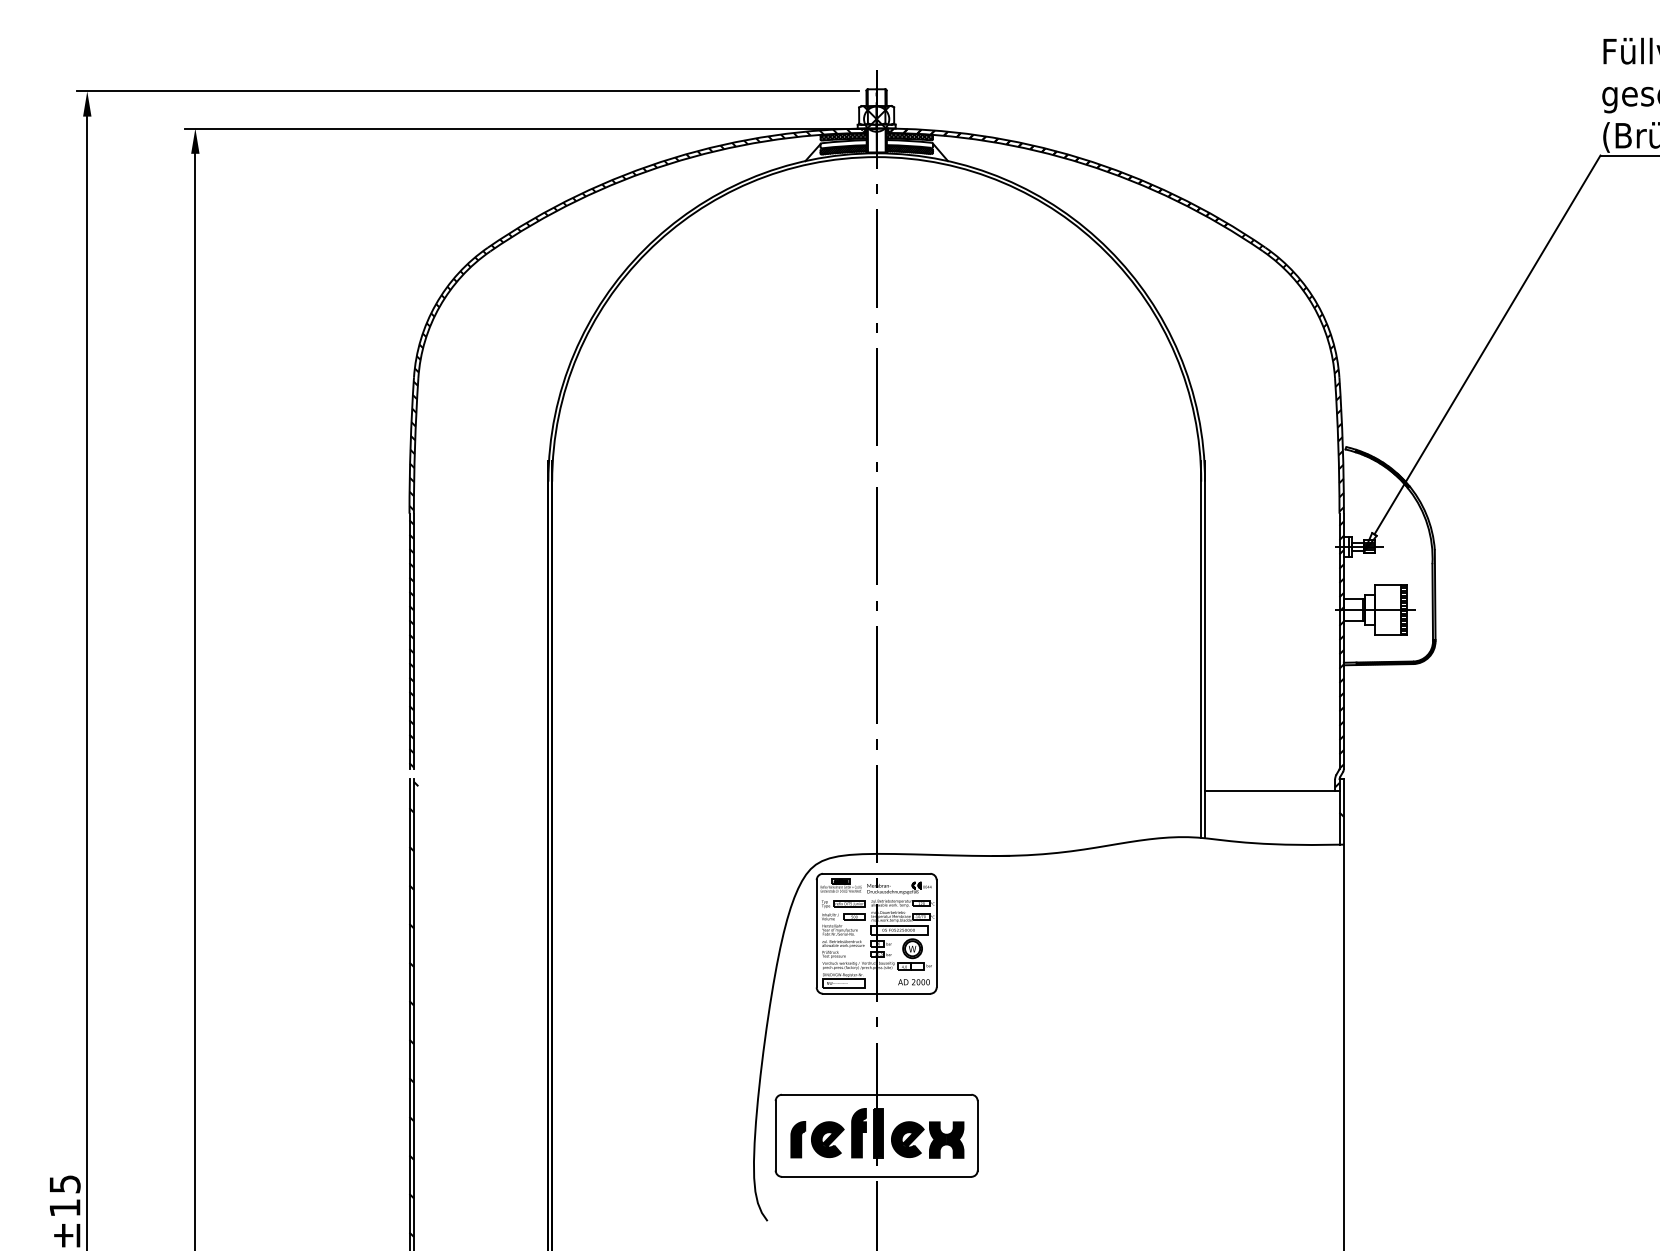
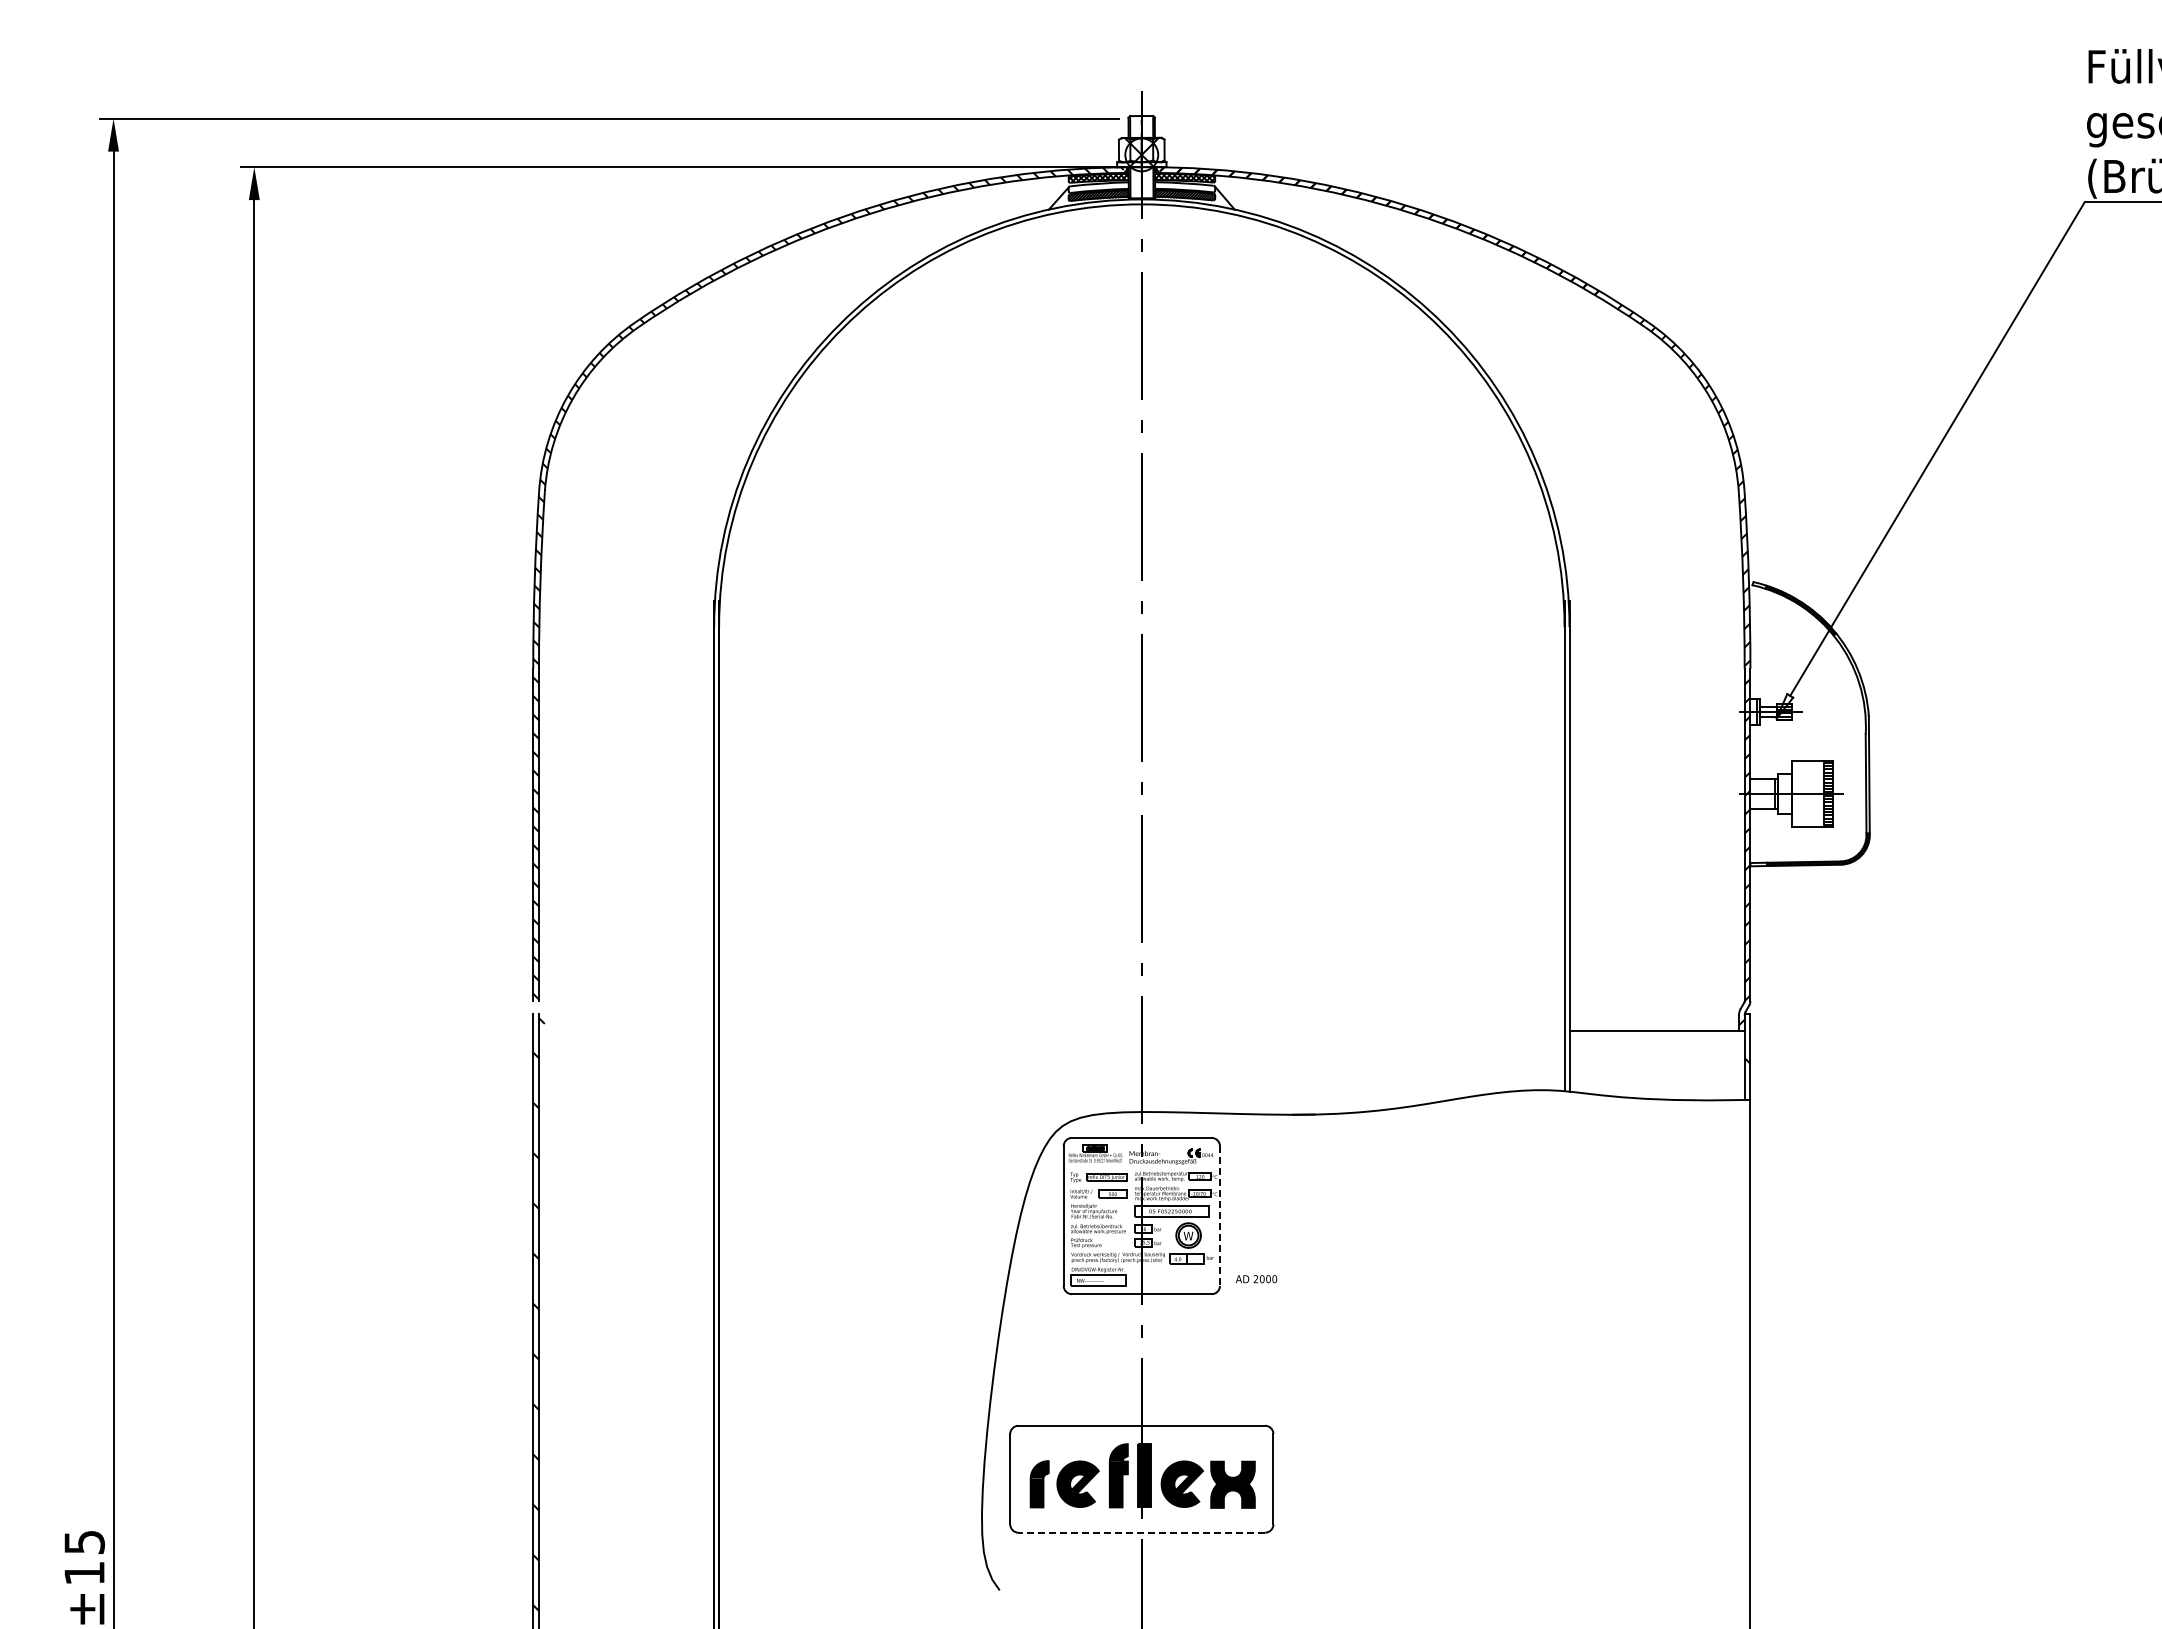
line: (936, 934) -> (1219, 1216), solid -> dashed
text: (914, 982) -> (1256, 1279), moved
line: (876, 1176) -> (1141, 1532), solid -> dashed

